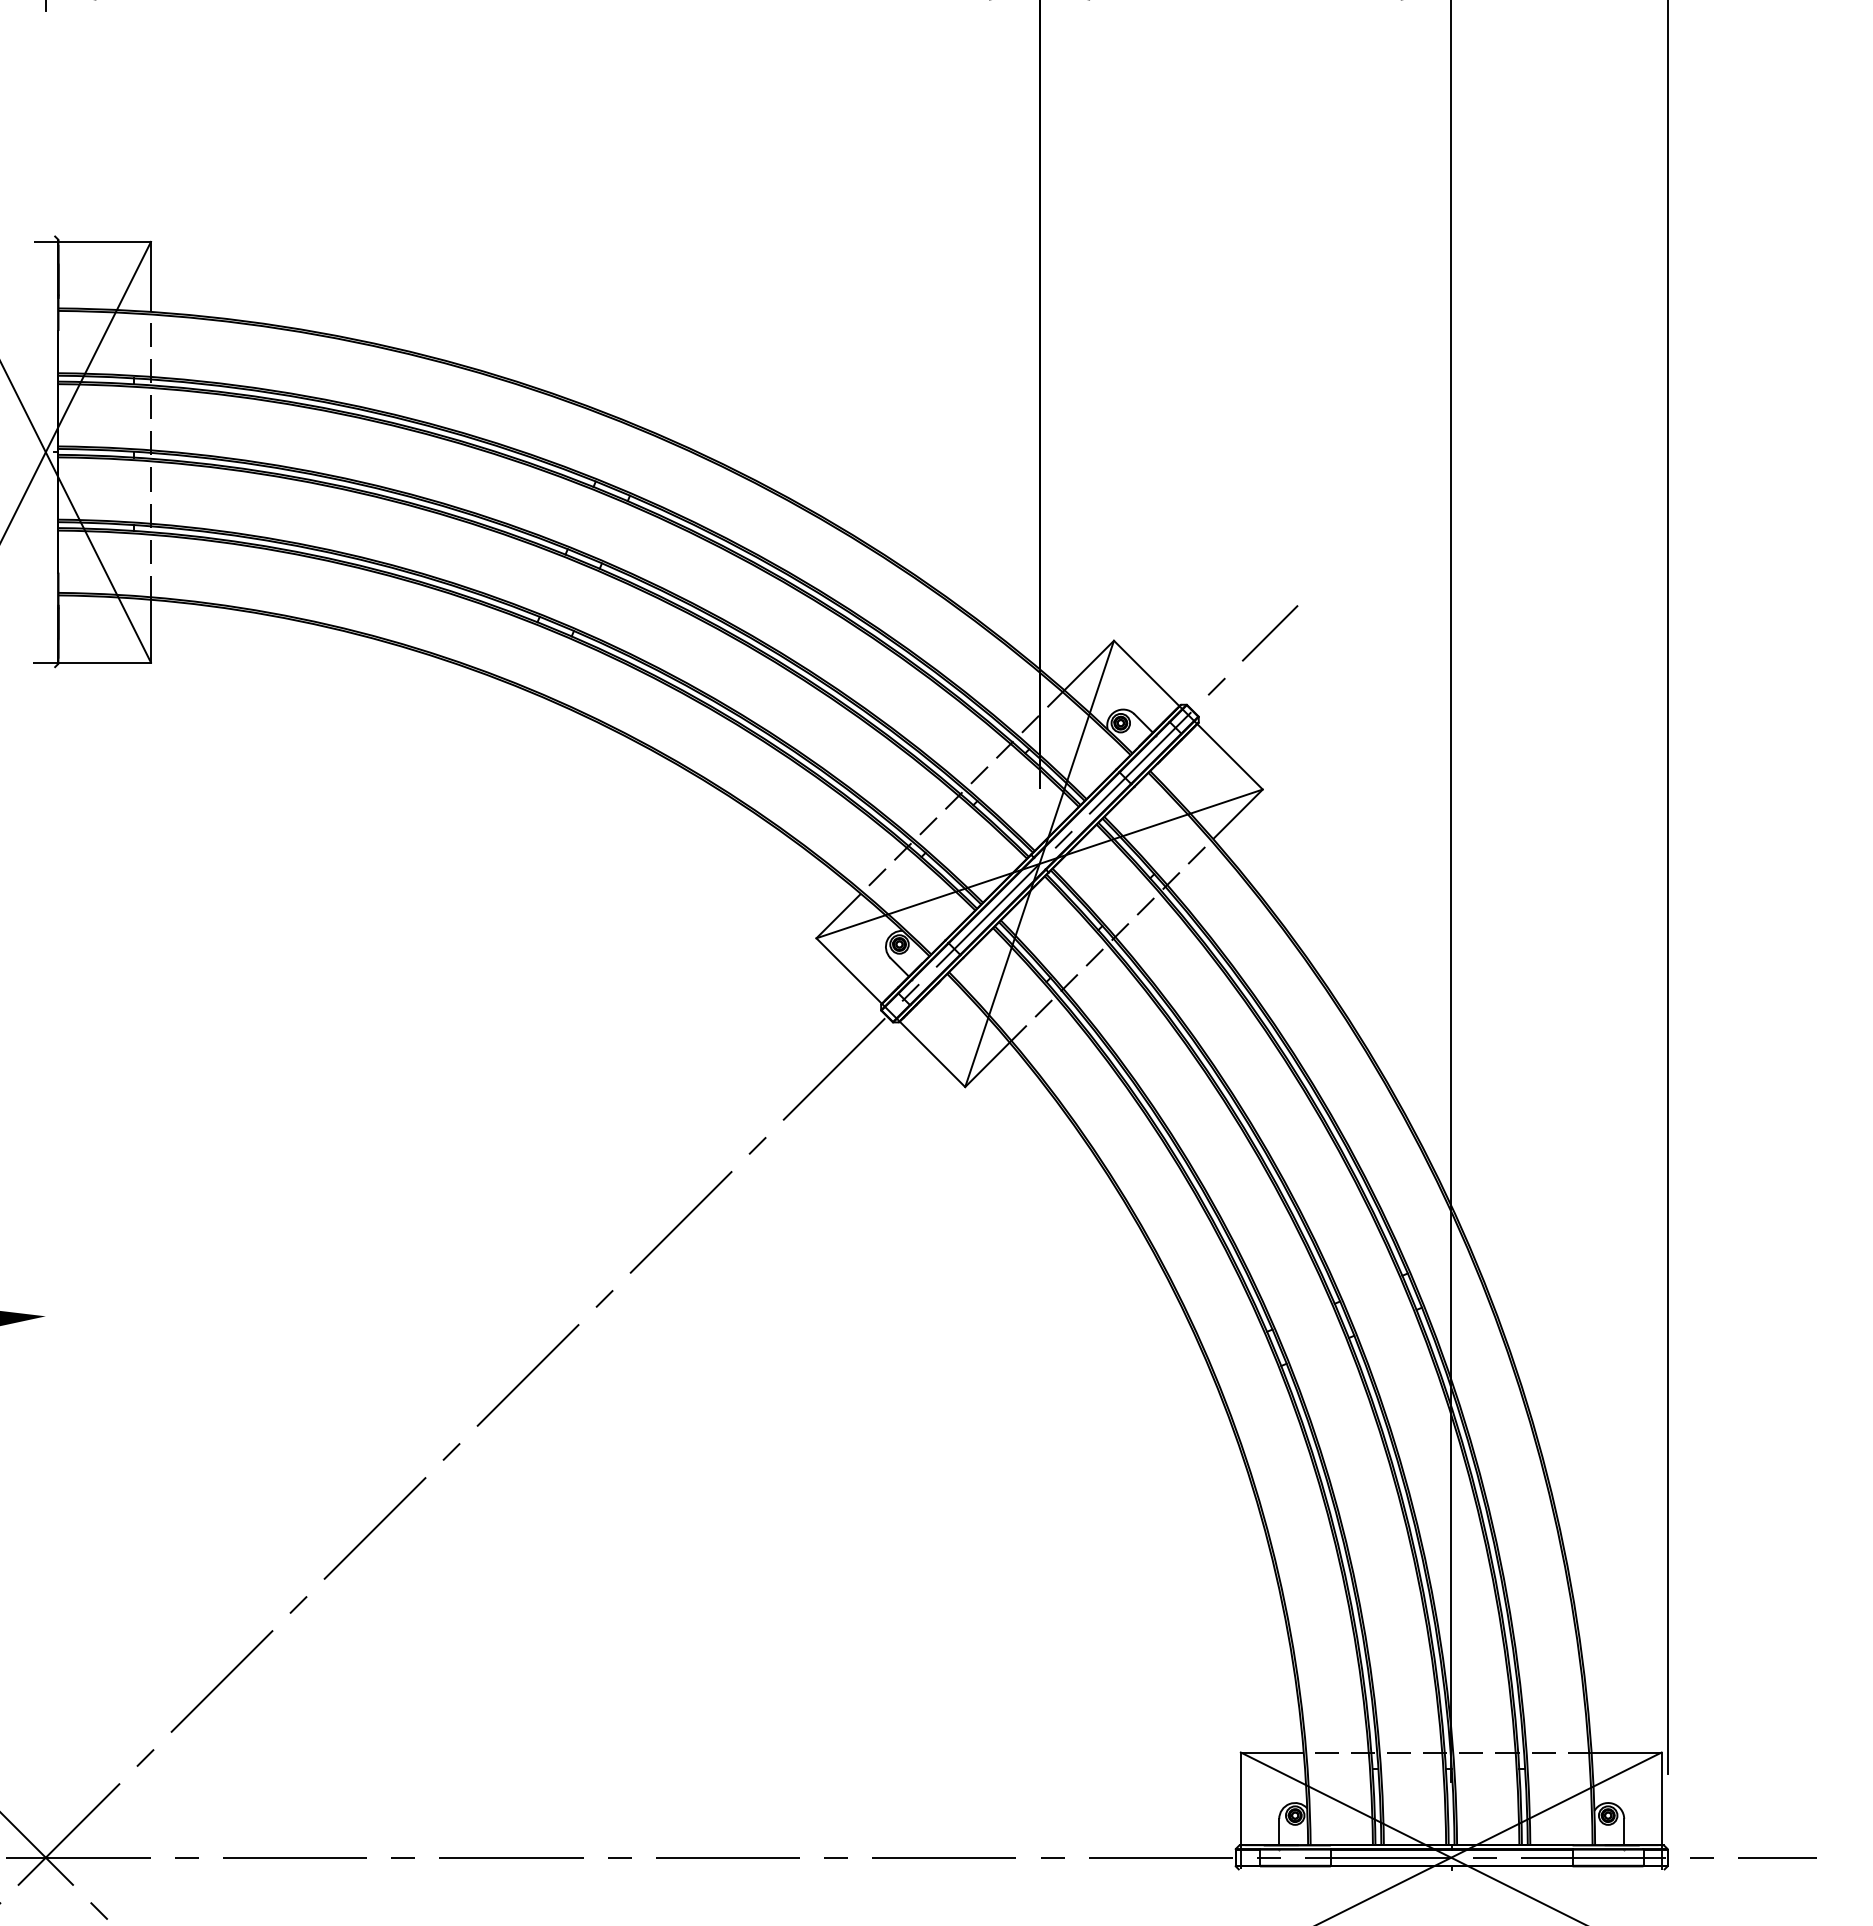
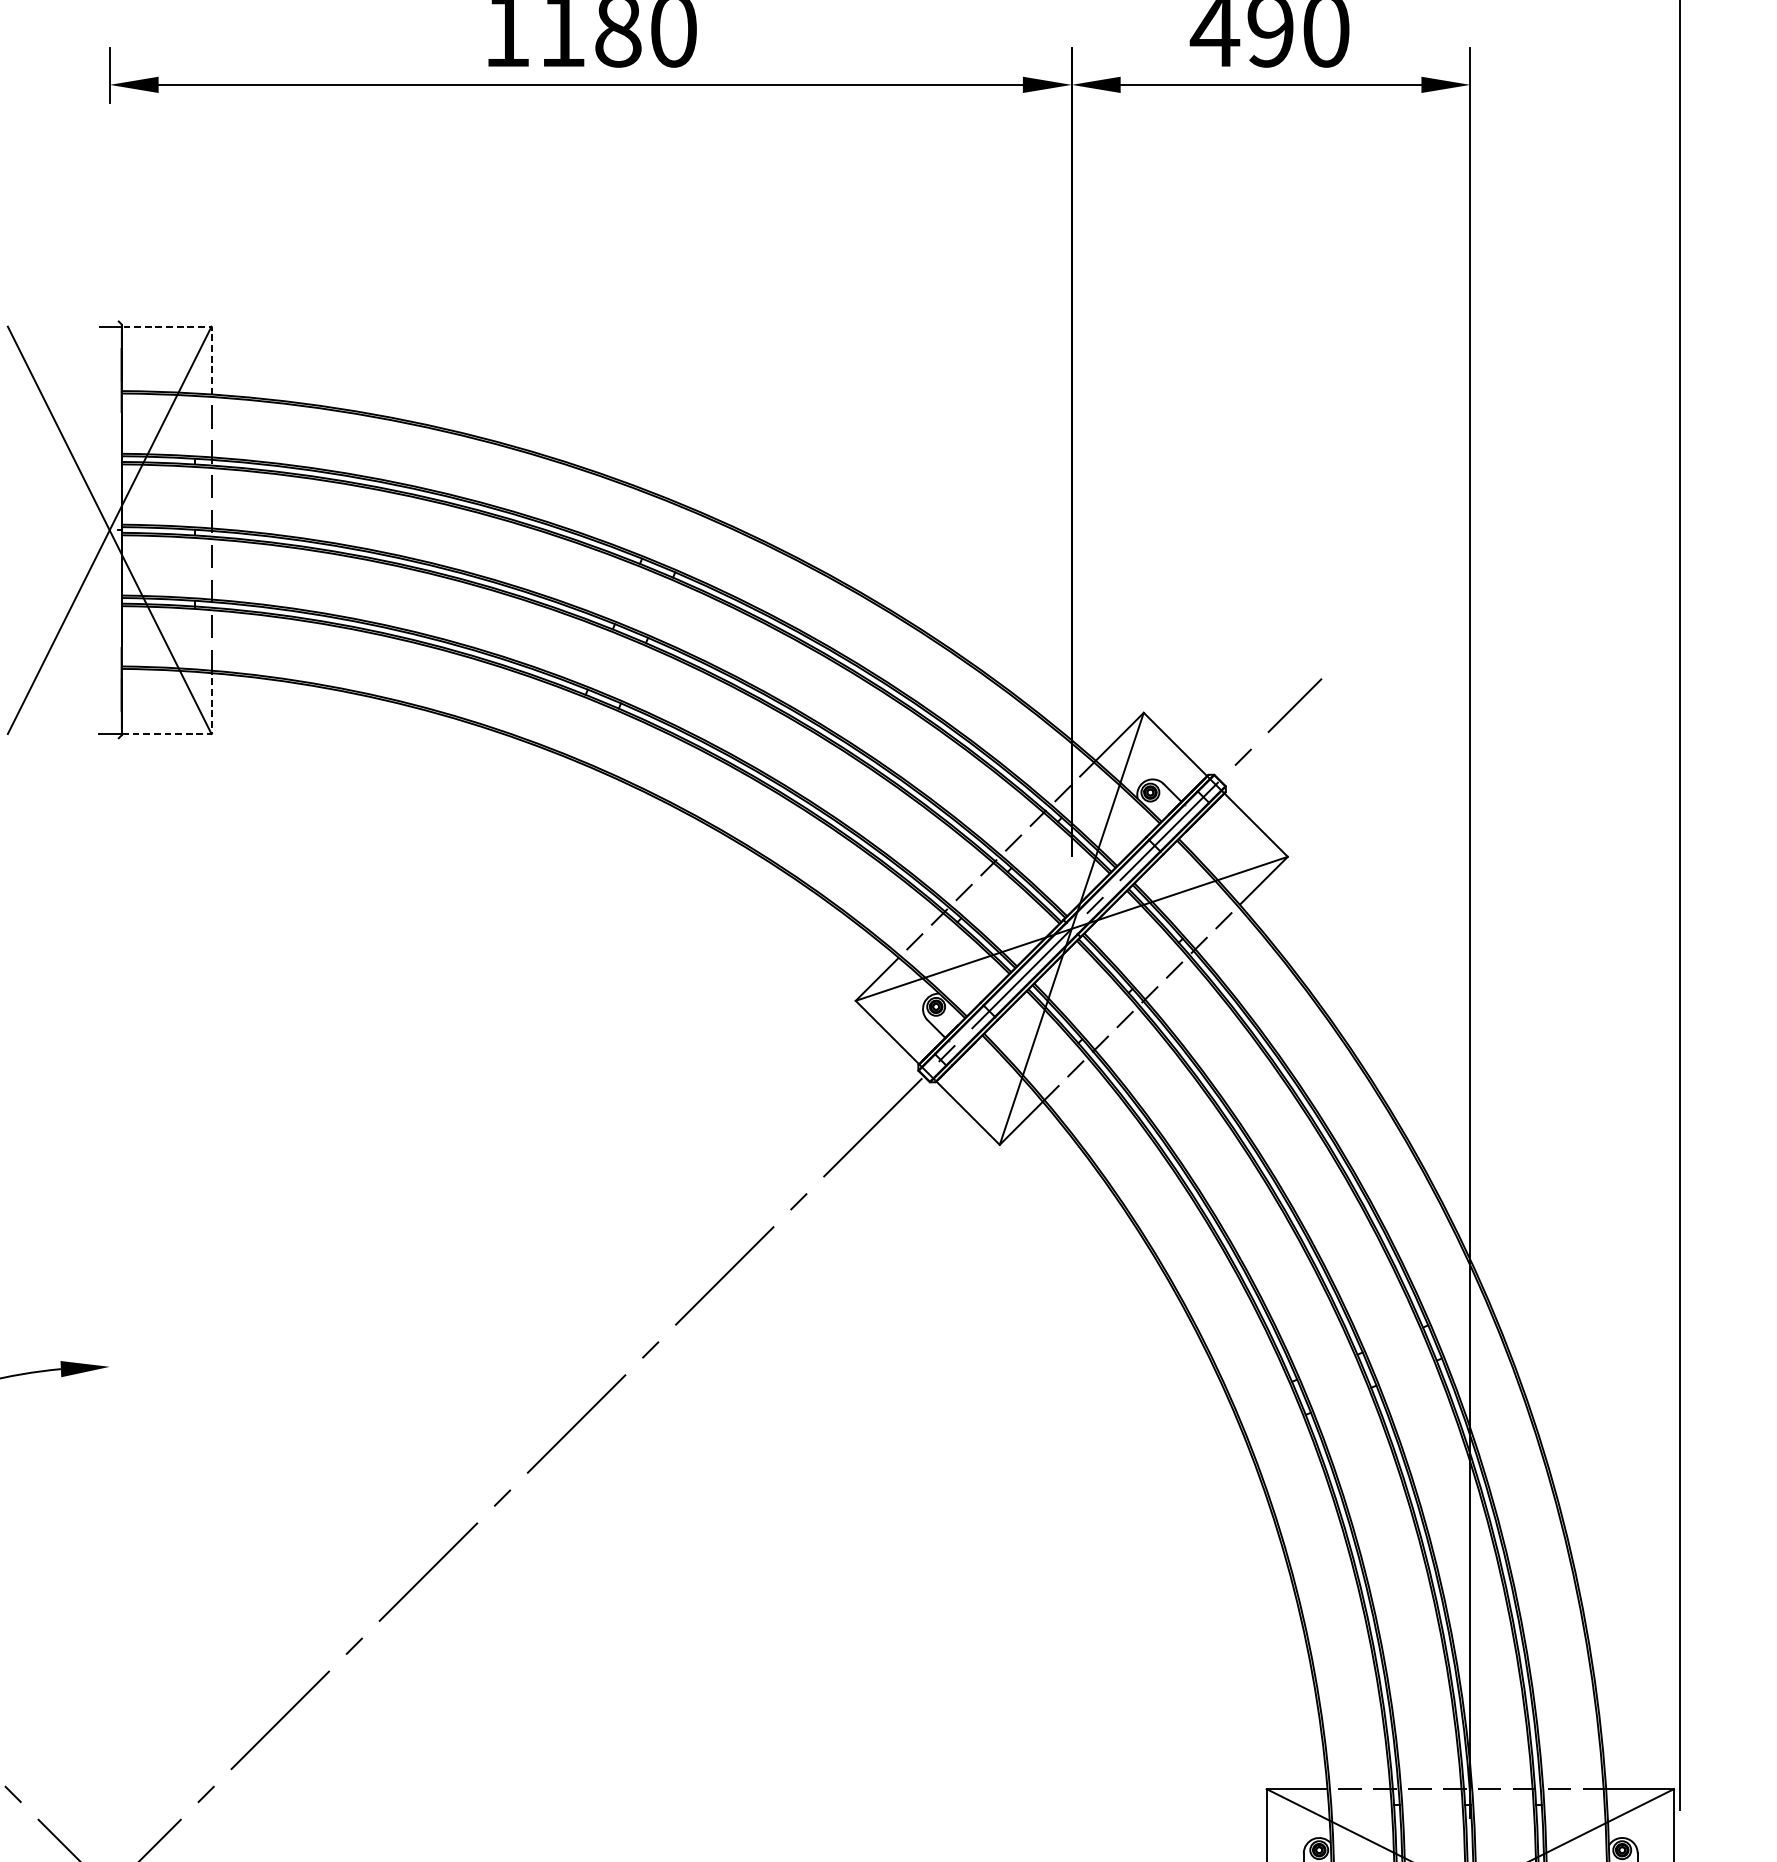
line: (140, 241) -> (201, 326), solid -> dashed
line: (137, 662) -> (198, 733), solid -> dashed

